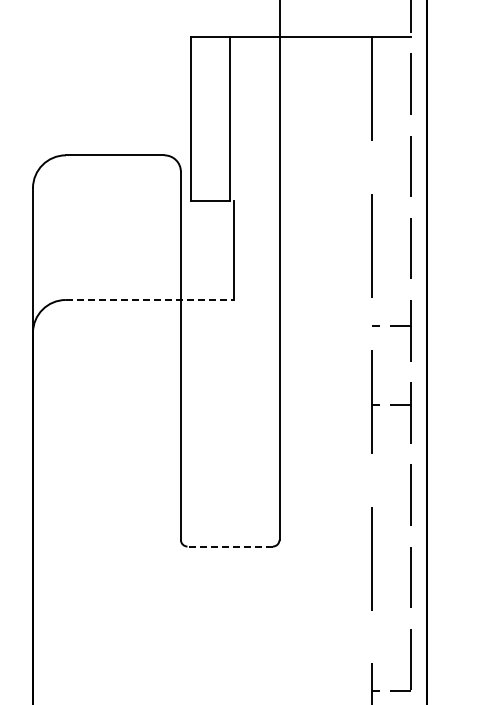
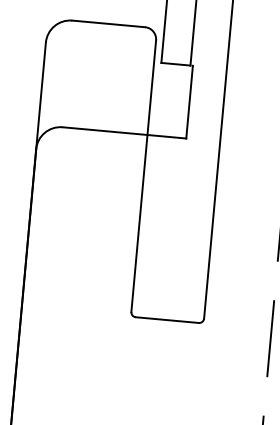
line: (149, 300) -> (124, 133), dashed -> solid
line: (230, 546) -> (167, 320), dashed -> solid

